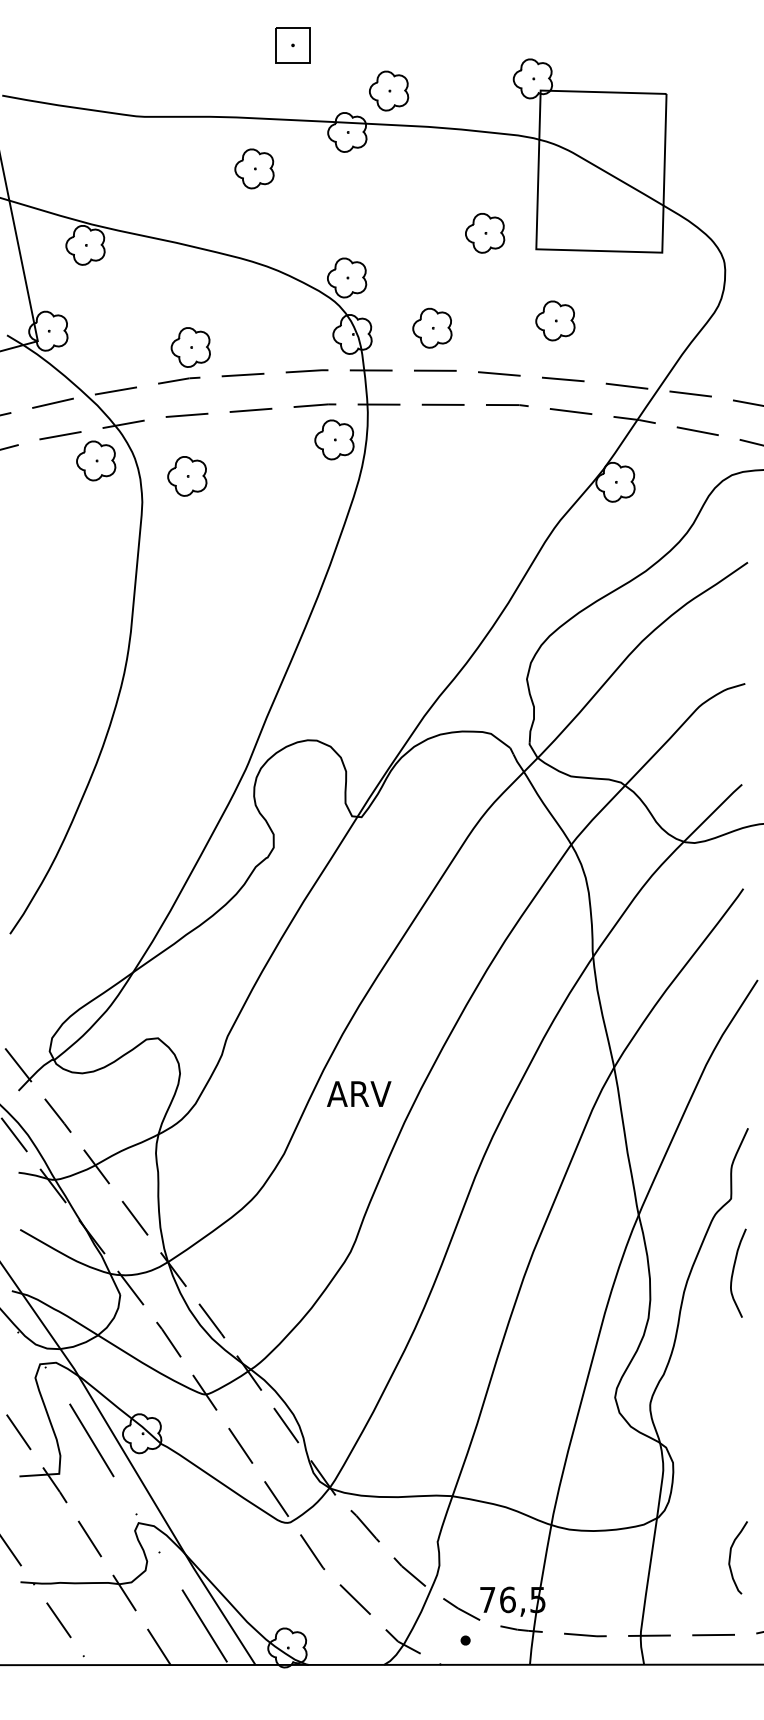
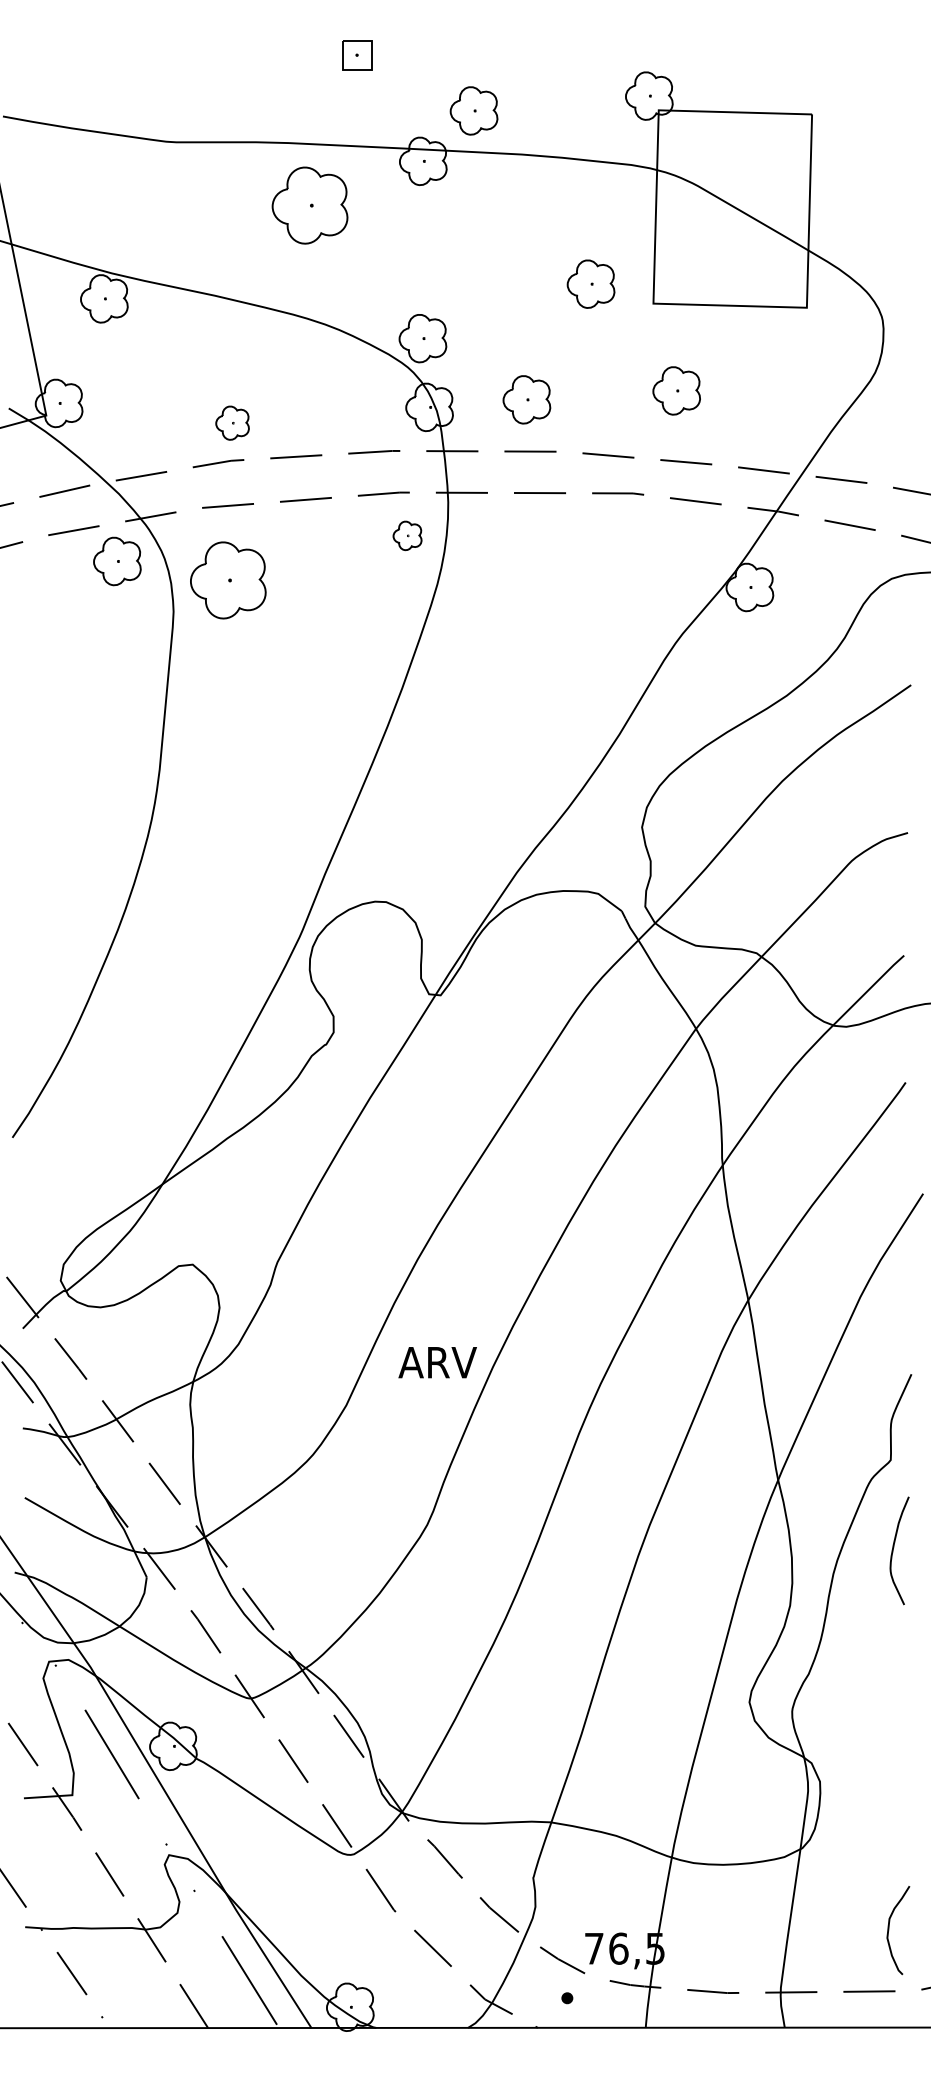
part: (292, 44) -> (356, 54), size x0.7
part: (254, 168) -> (310, 205), size x1.6
part: (190, 346) -> (232, 422), size x0.7
part: (334, 439) -> (407, 535), size x0.6
part: (187, 475) -> (228, 579), size x1.6
text: (359, 1093) -> (437, 1362), moved
curve: (730, 1557) -> (889, 1930), moved

